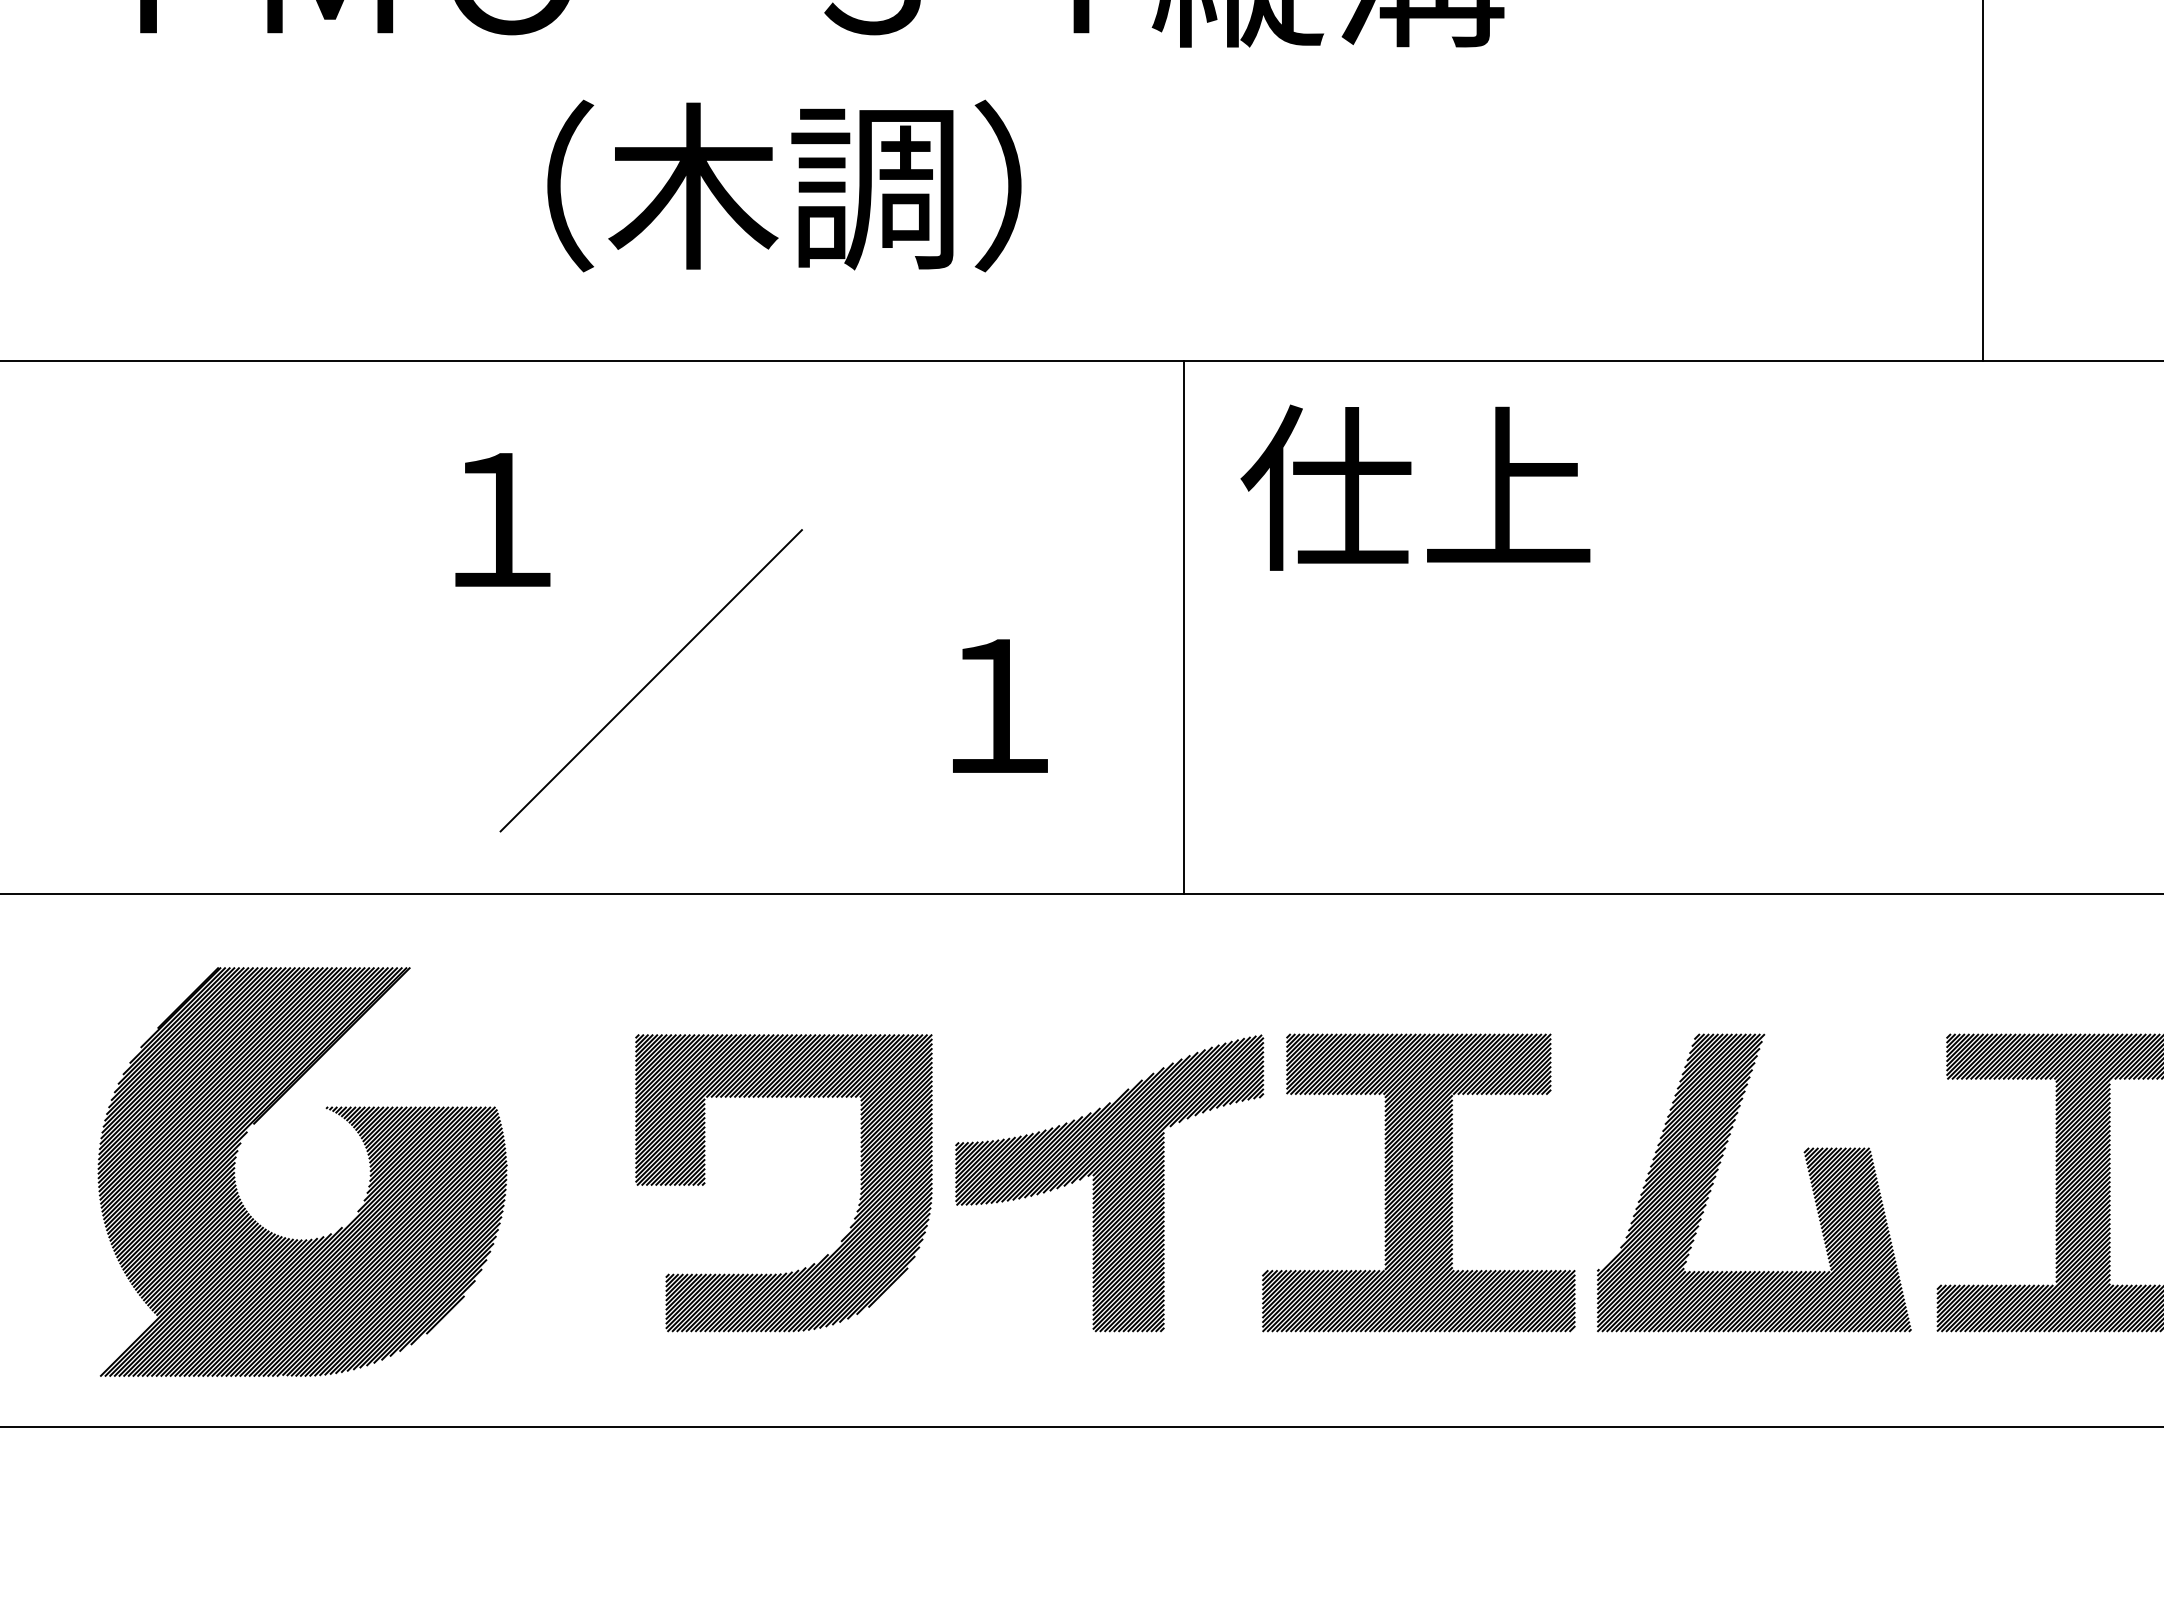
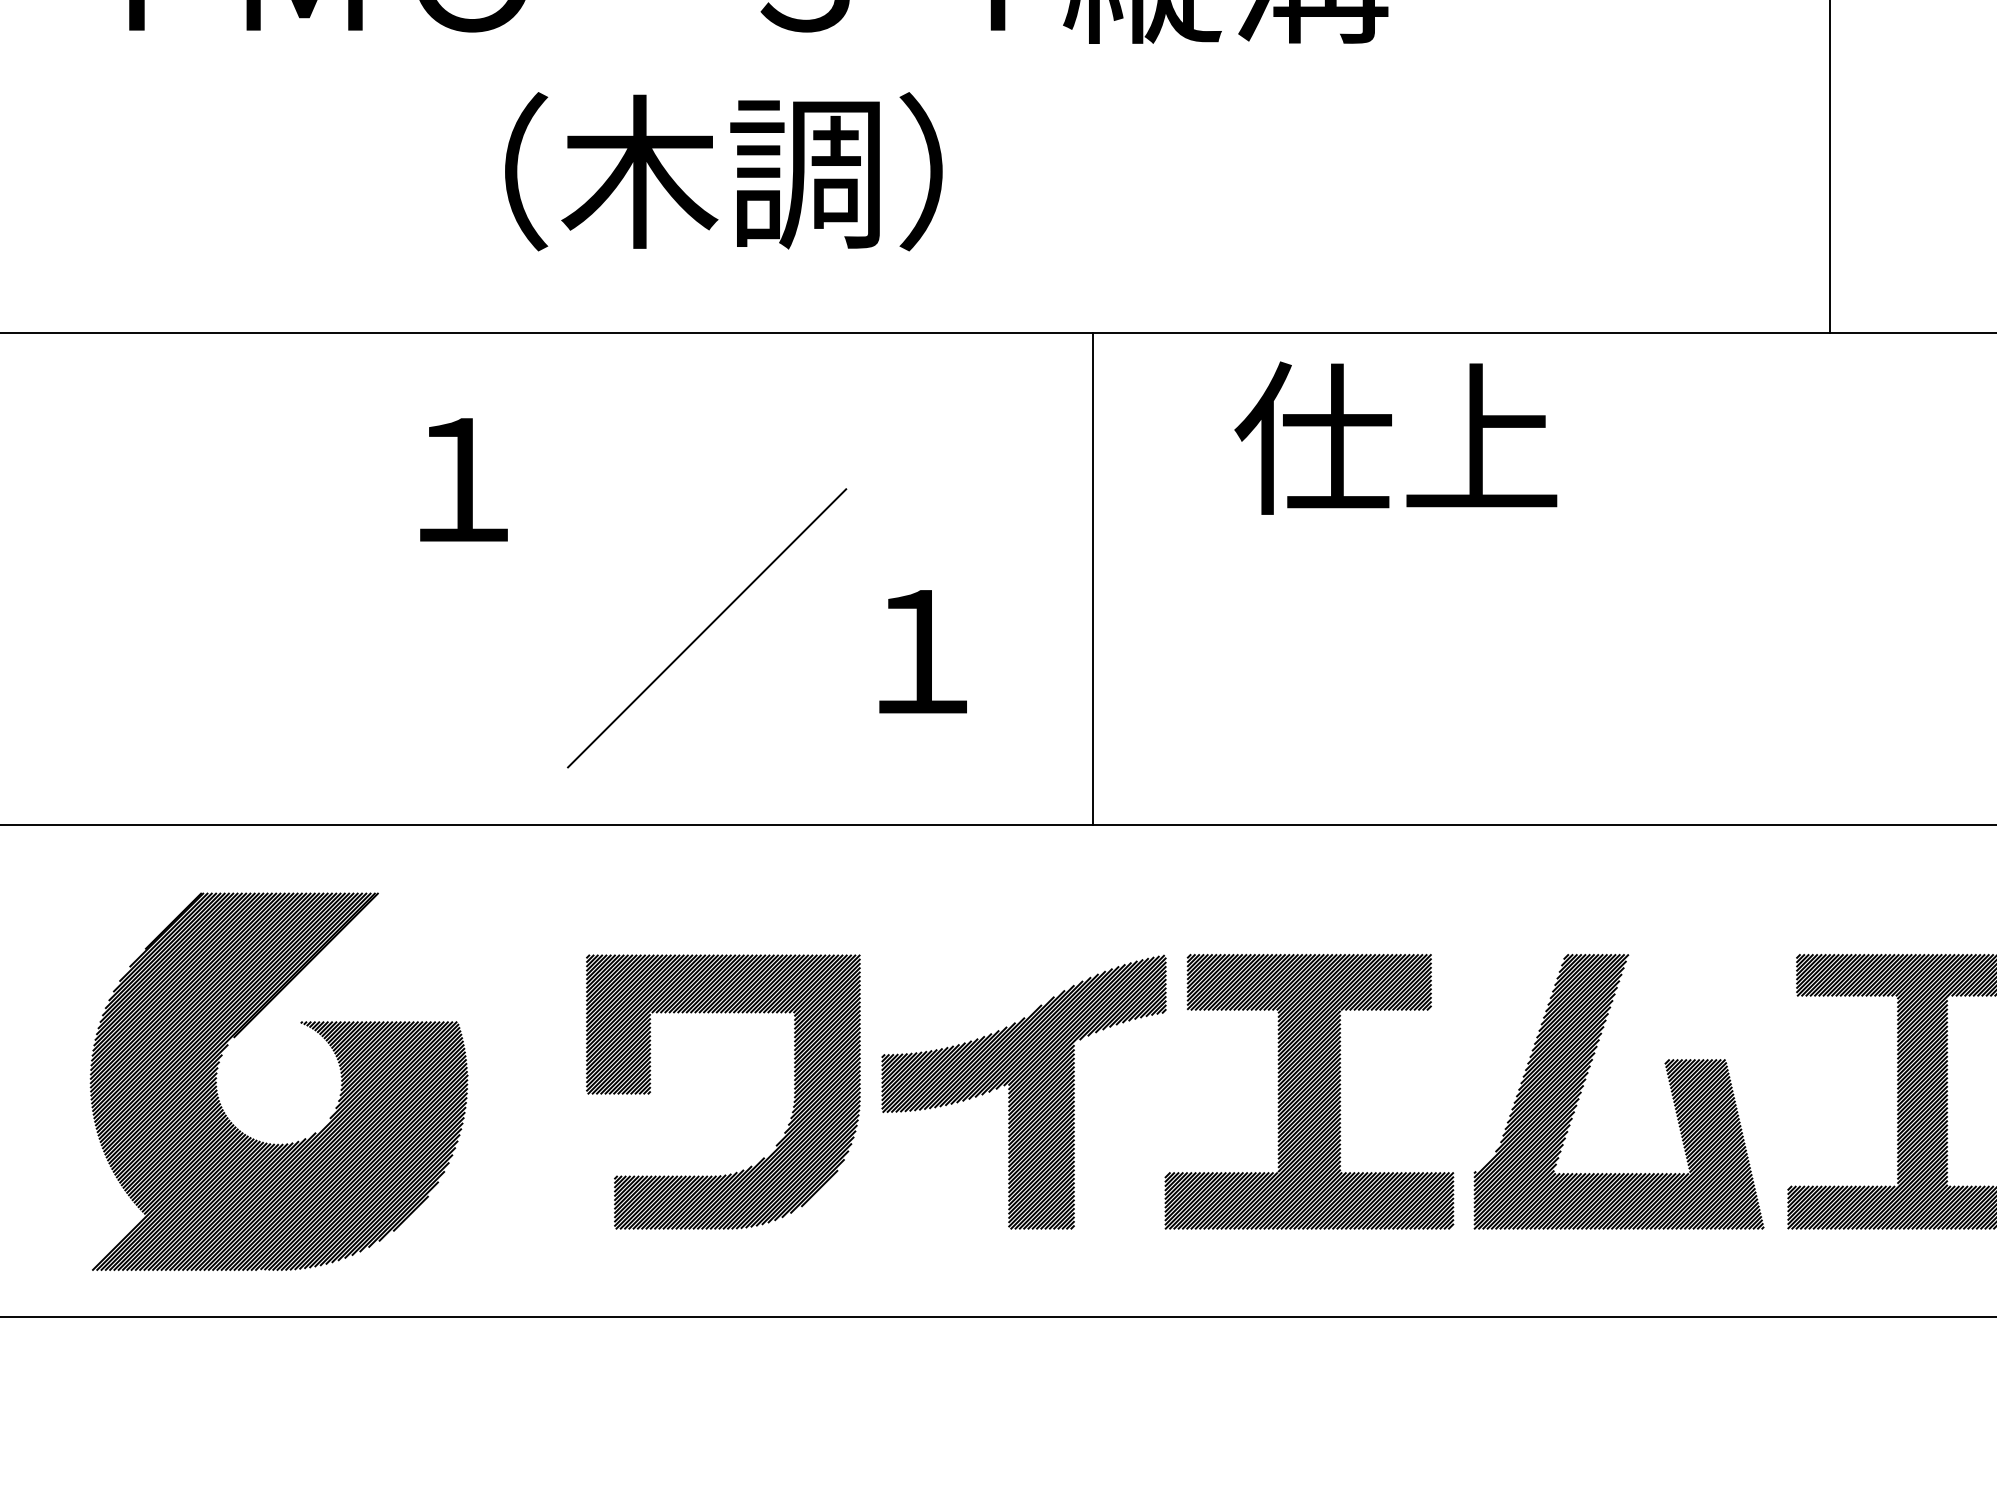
text: (1415, 487) -> (1395, 437), moved
line: (650, 680) -> (706, 628), moved

